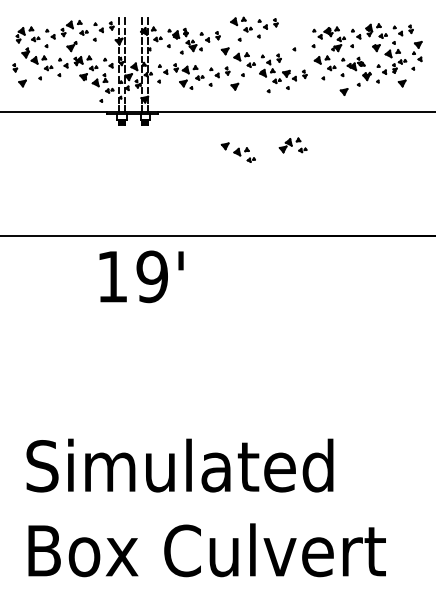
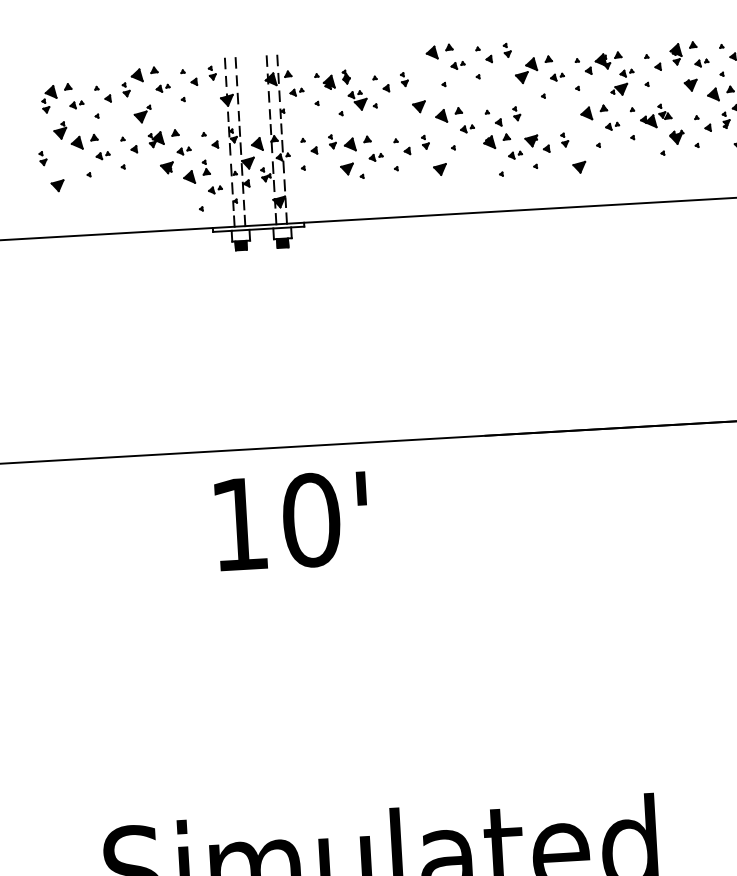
part: (343, 91) -> (578, 166), moved
part: (292, 145) -> (538, 69), moved
part: (237, 152) -> (451, 287), removed
text: (152, 276) -> (311, 519), 19' -> 10'

